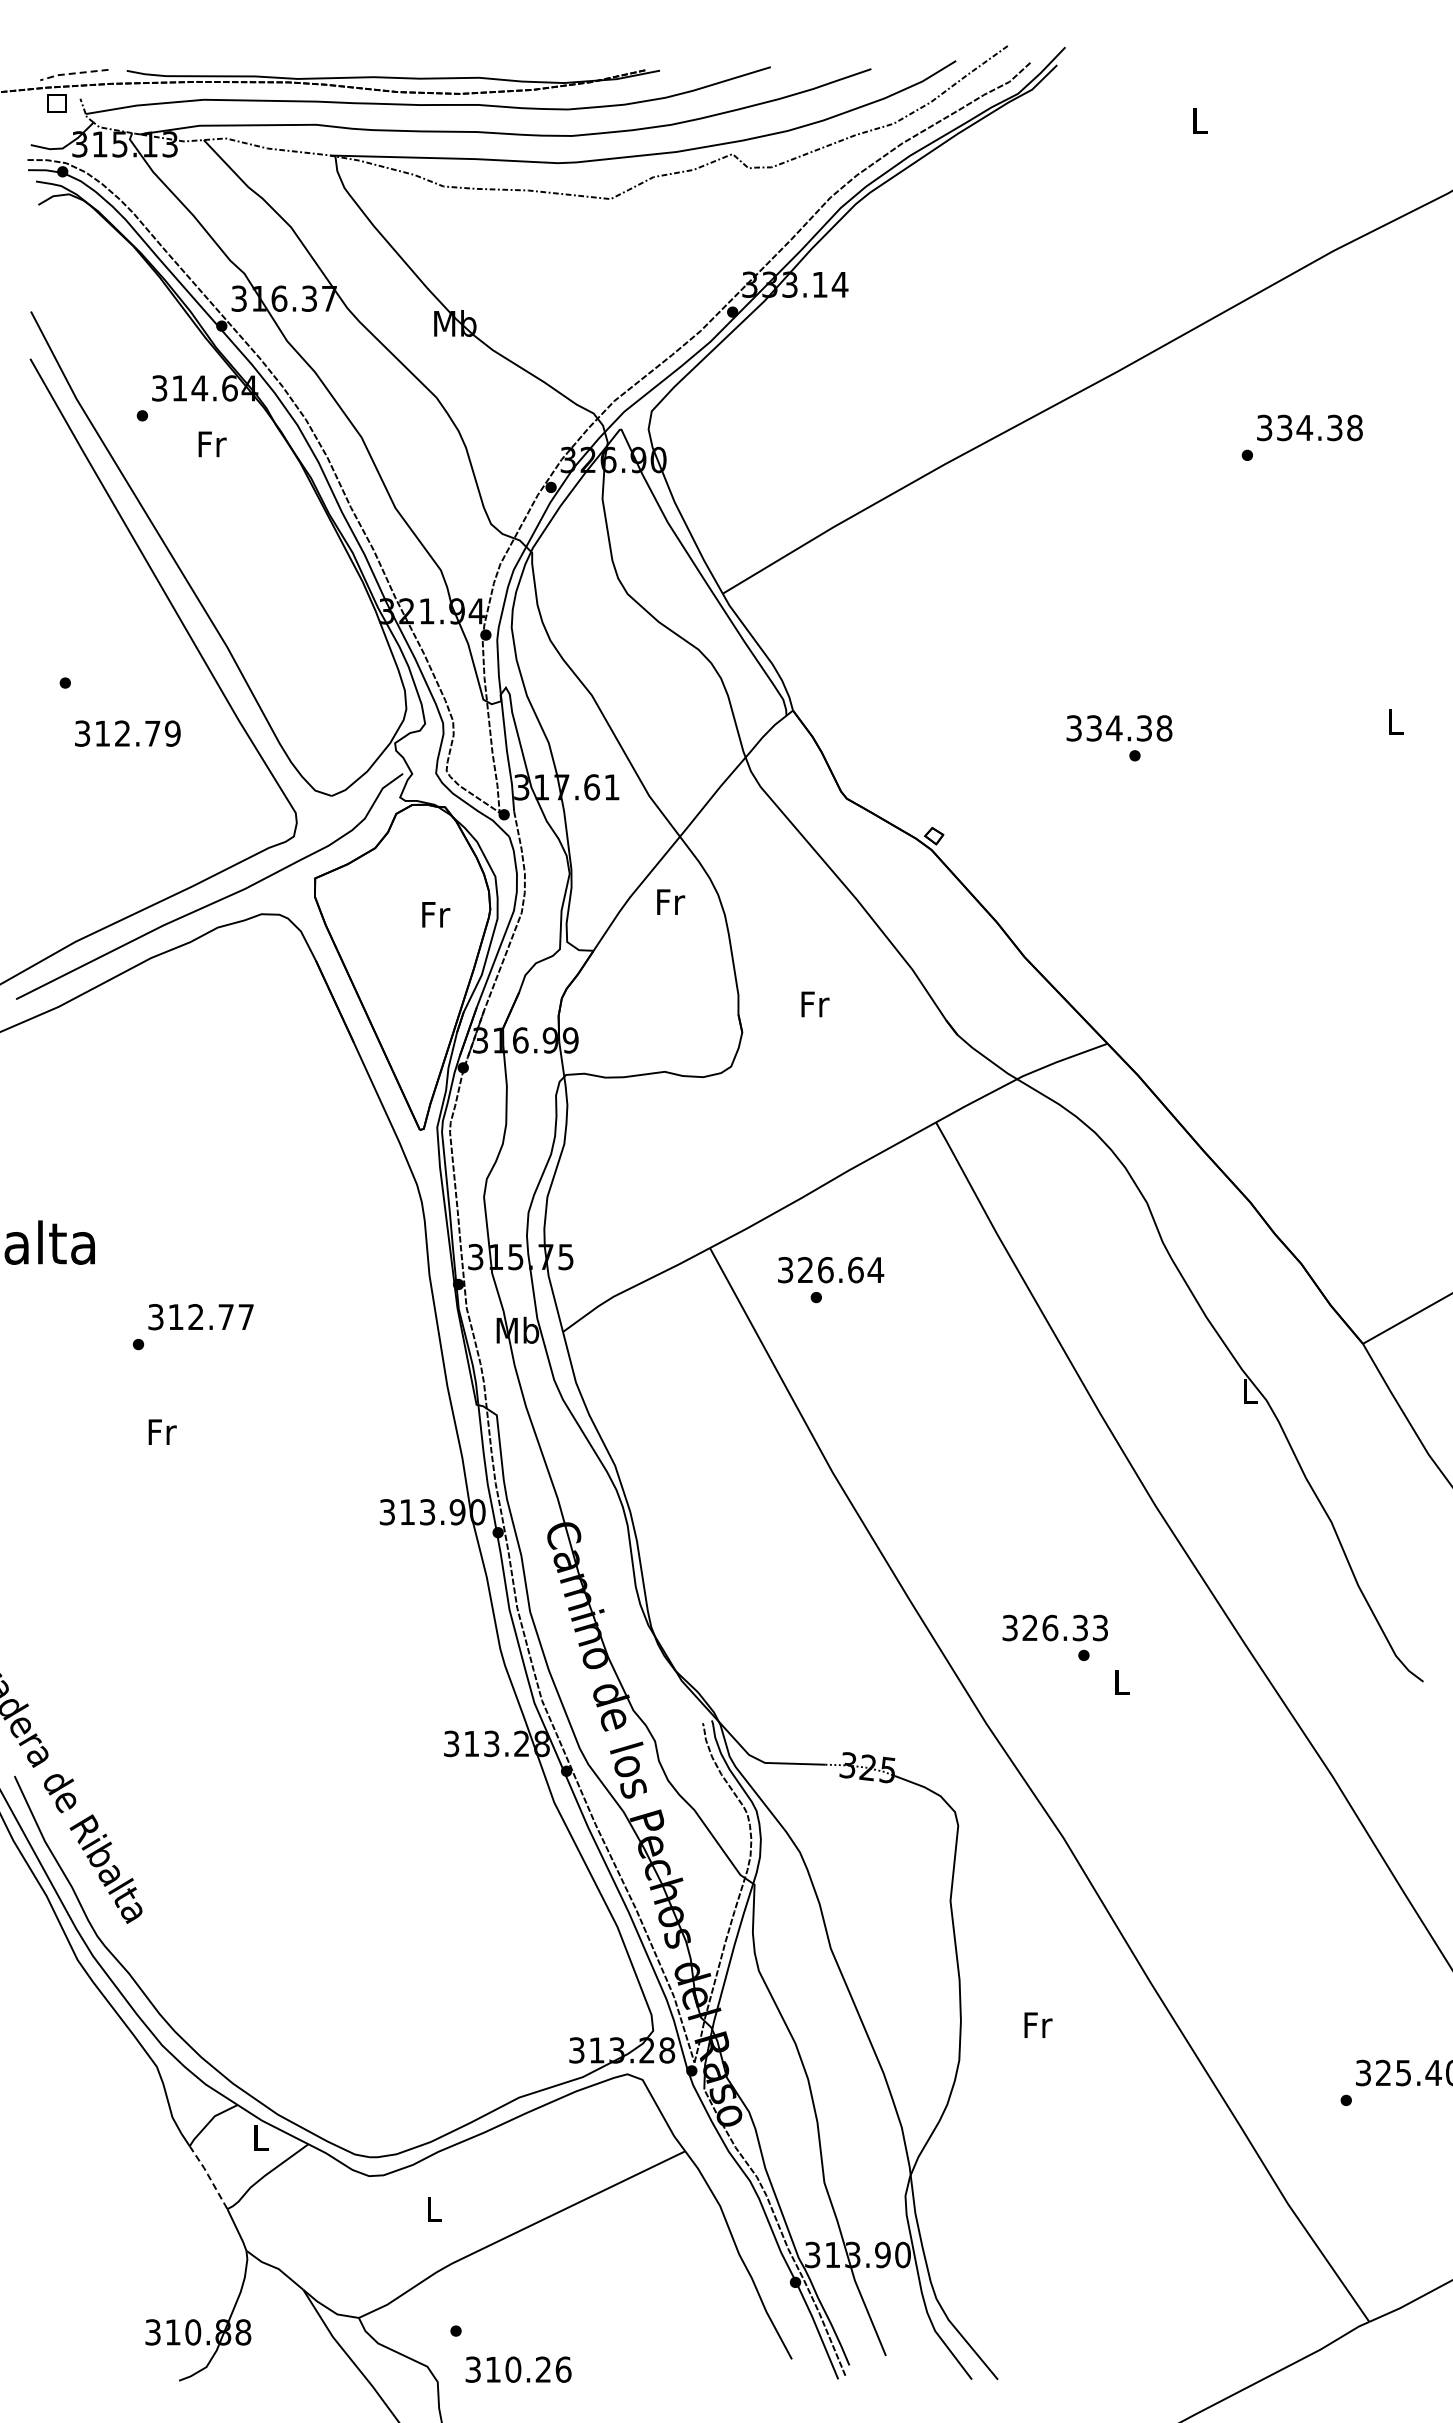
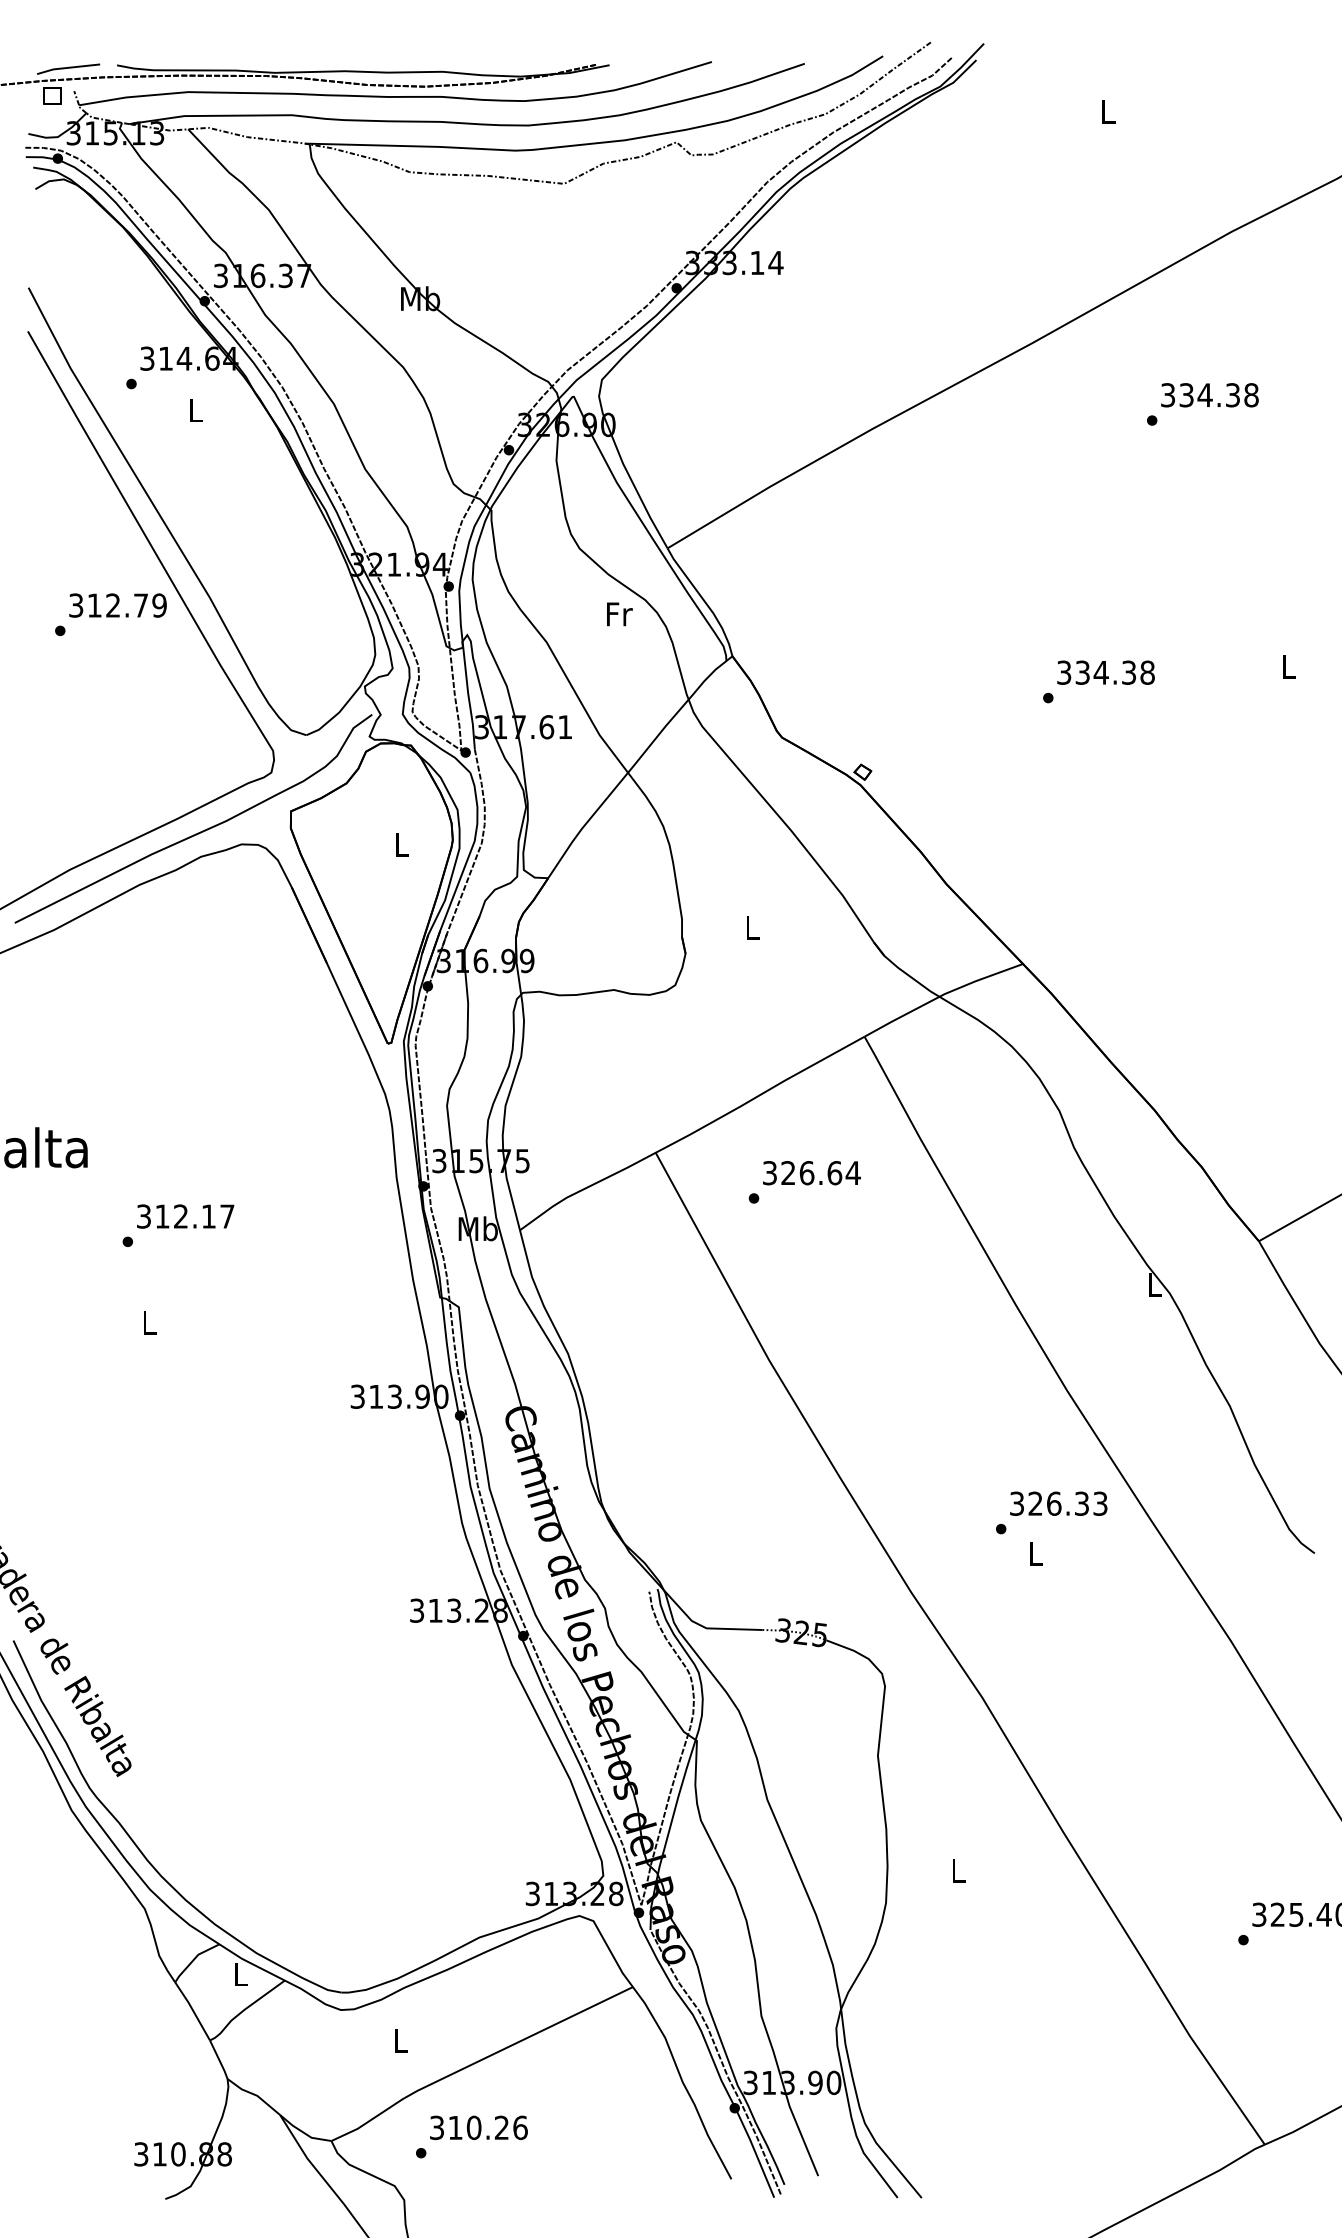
line: (73, 73) -> (67, 67), dashed -> solid
text: (212, 444) -> (196, 410), Fr -> L
text: (1119, 728) -> (1106, 672), moved
text: (127, 733) -> (117, 605), moved
text: (671, 901) -> (620, 613), moved
text: (436, 914) -> (403, 844), Fr -> L
text: (815, 1004) -> (753, 927), Fr -> L
text: (831, 1270) -> (812, 1173), moved
text: (225, 1316) -> (208, 1215), 312.77 -> 312.17
text: (162, 1431) -> (150, 1322), Fr -> L
text: (1054, 1627) -> (1058, 1503), moved
text: (1038, 2024) -> (959, 1869), Fr -> L
line: (208, 2176) -> (192, 2010), dashed -> solid
text: (518, 2369) -> (478, 2127), moved

